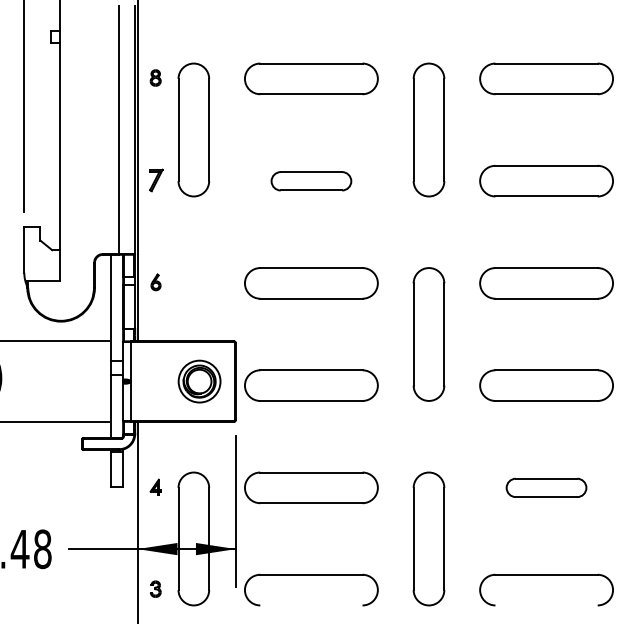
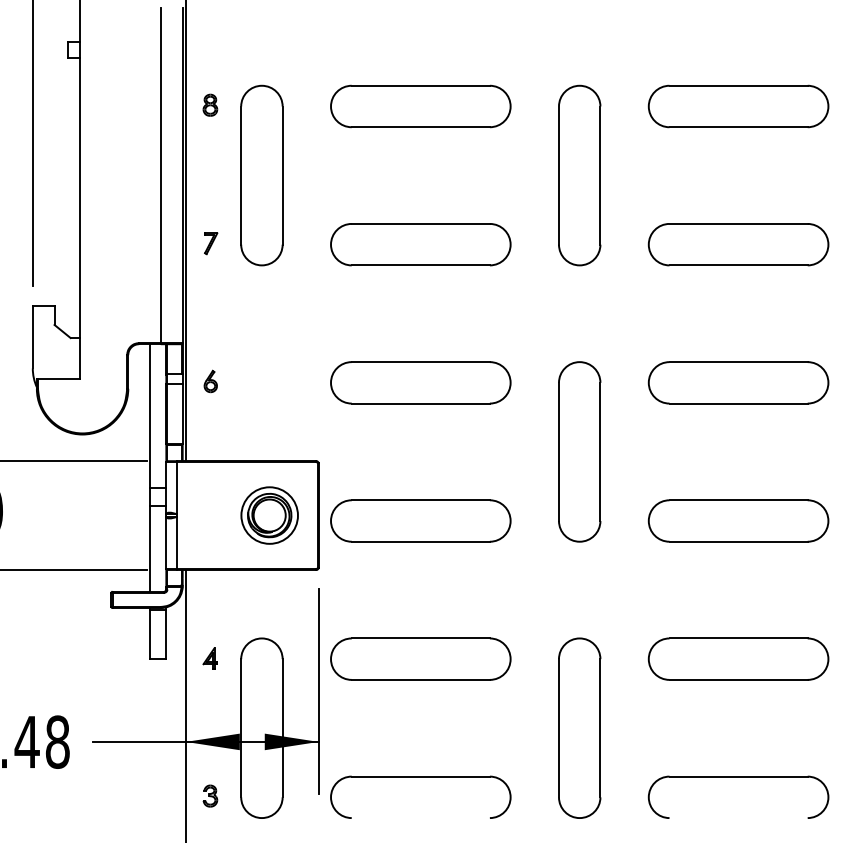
part: (155, 180) -> (210, 243), size x0.71
part: (311, 181) -> (420, 245), size x1.67
part: (546, 487) -> (738, 658), size x1.67

